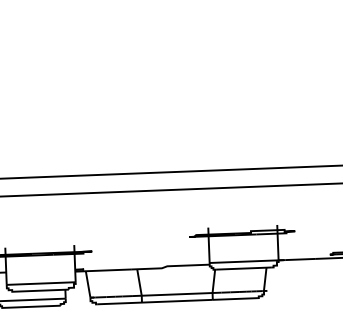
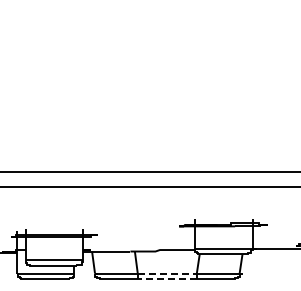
line: (177, 294) -> (167, 273), solid -> dashed
line: (177, 301) -> (167, 279), solid -> dashed

